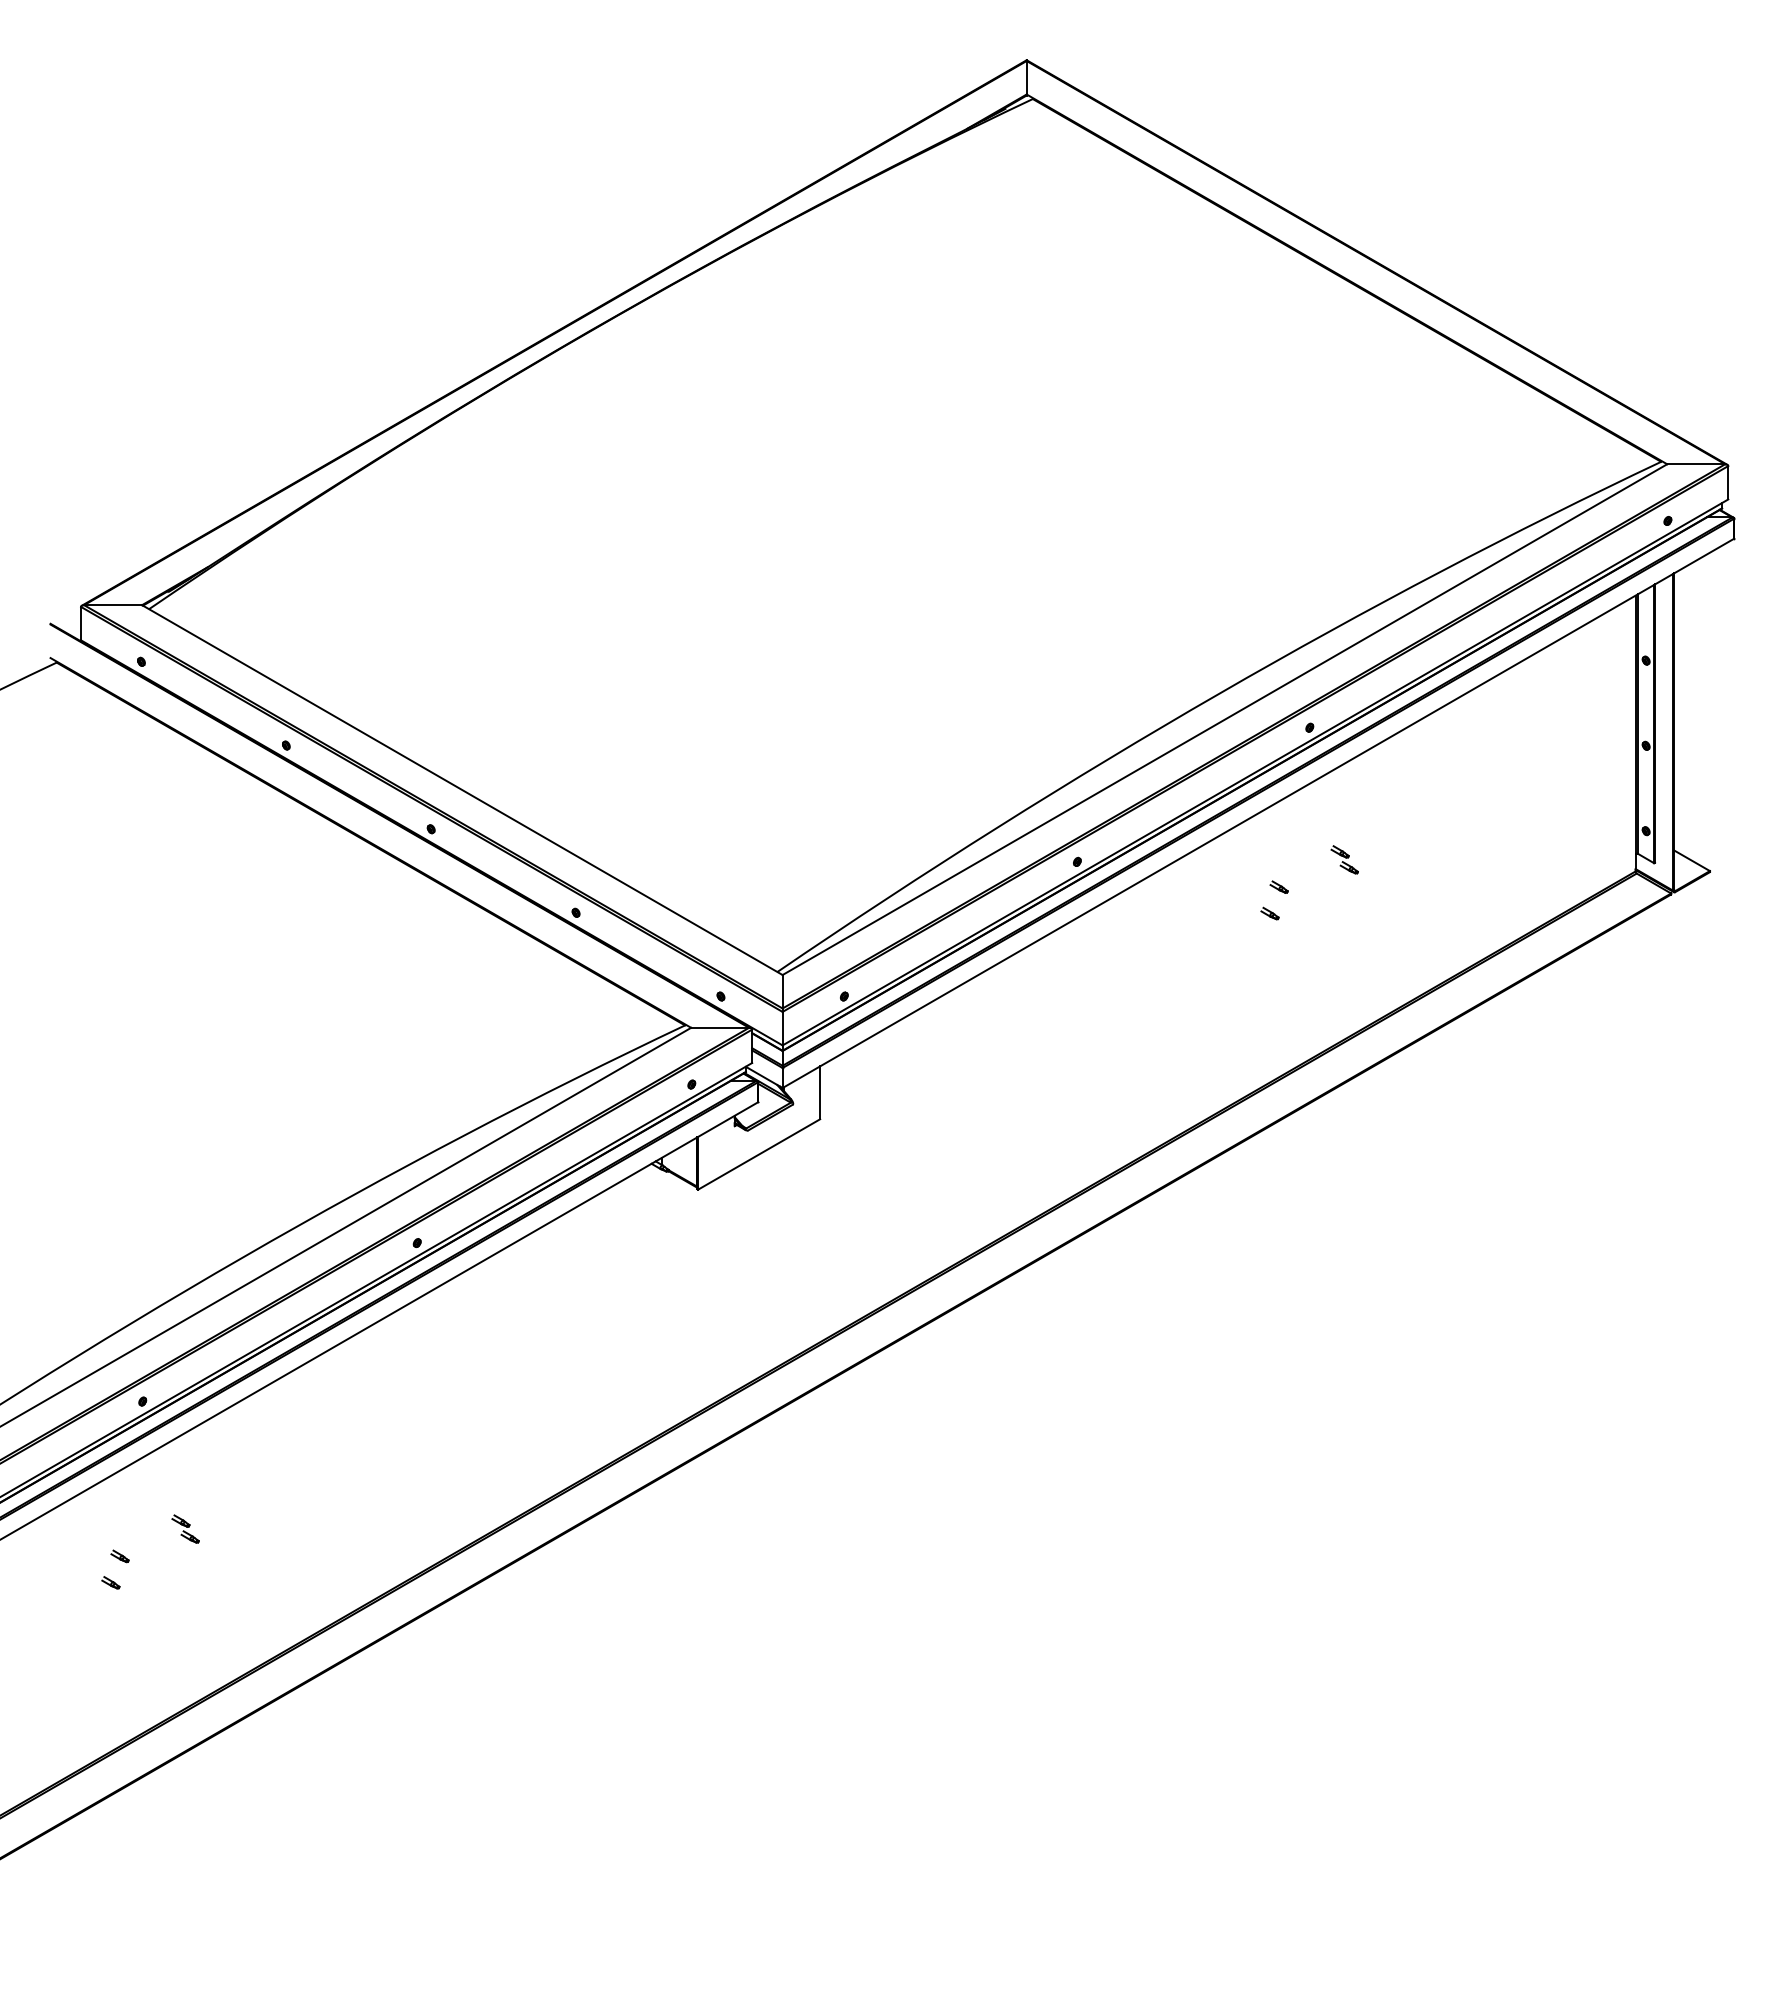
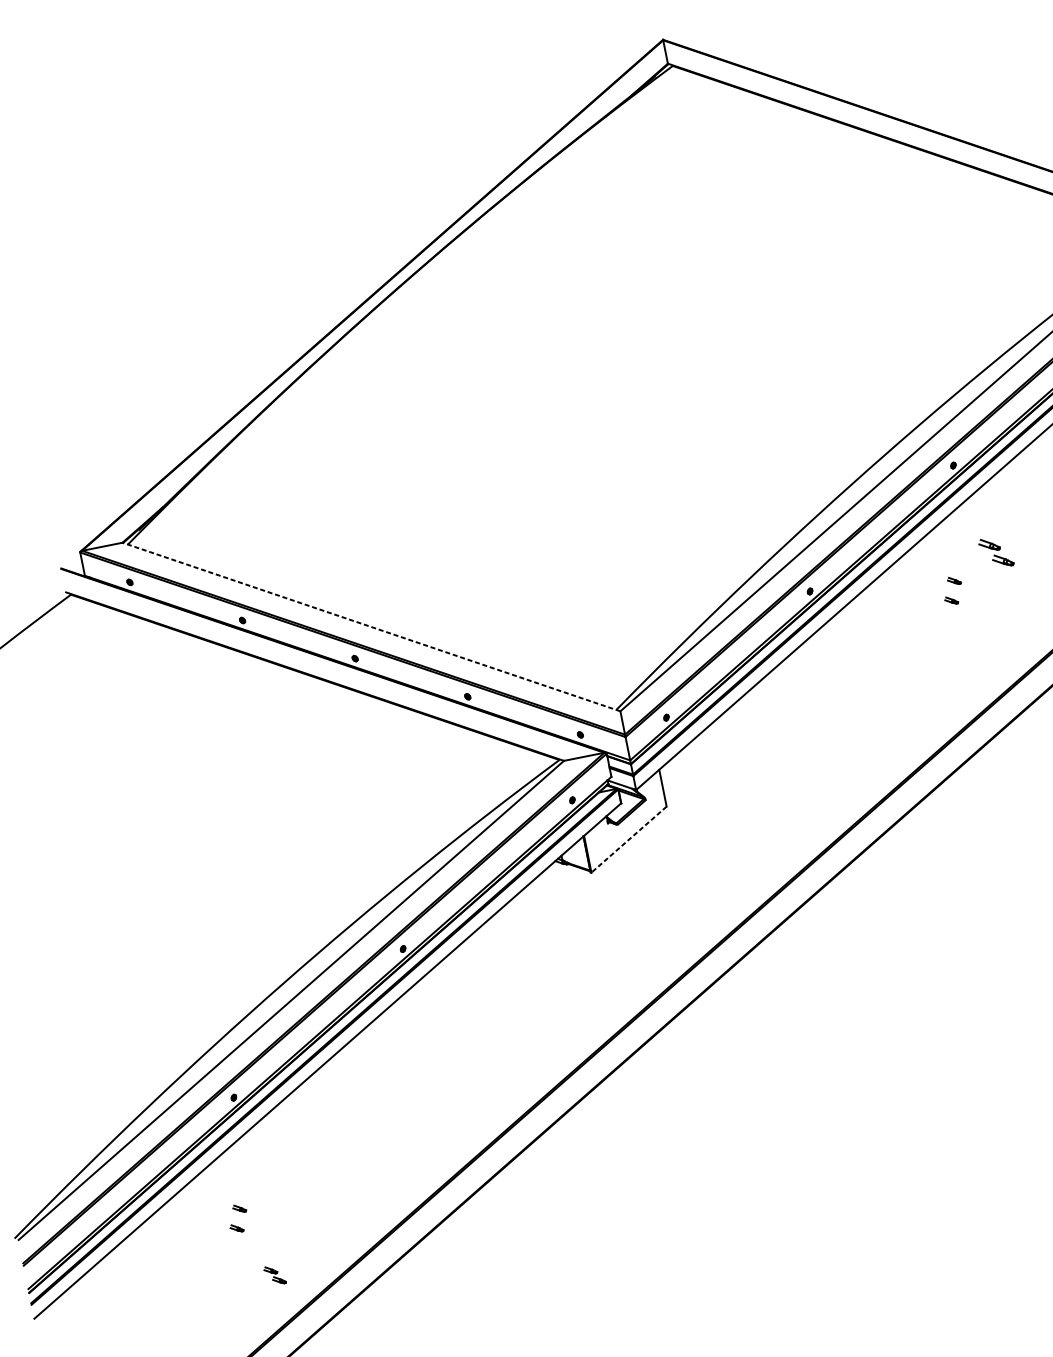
line: (462, 790) -> (371, 627), solid -> dashed
part: (1344, 859) -> (995, 552), size x1.6
line: (758, 1154) -> (628, 839), solid -> dashed
part: (185, 1528) -> (274, 1274), moved

